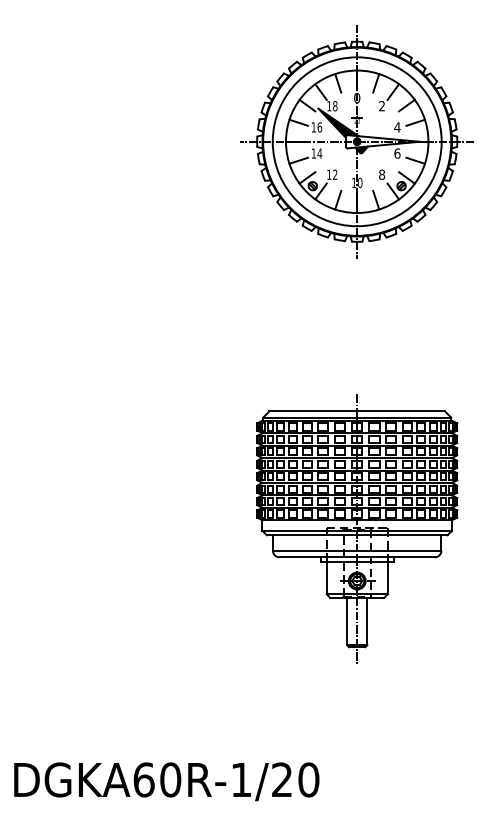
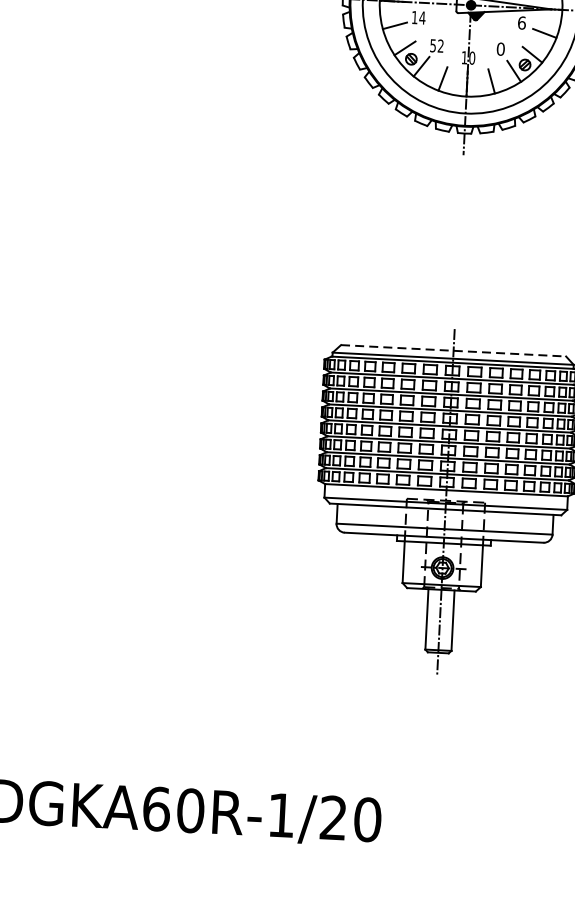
text: (329, 174) -> (433, 45), 12 -> 52
text: (382, 174) -> (501, 48), 8 -> 0
line: (357, 411) -> (453, 350), solid -> dashed

